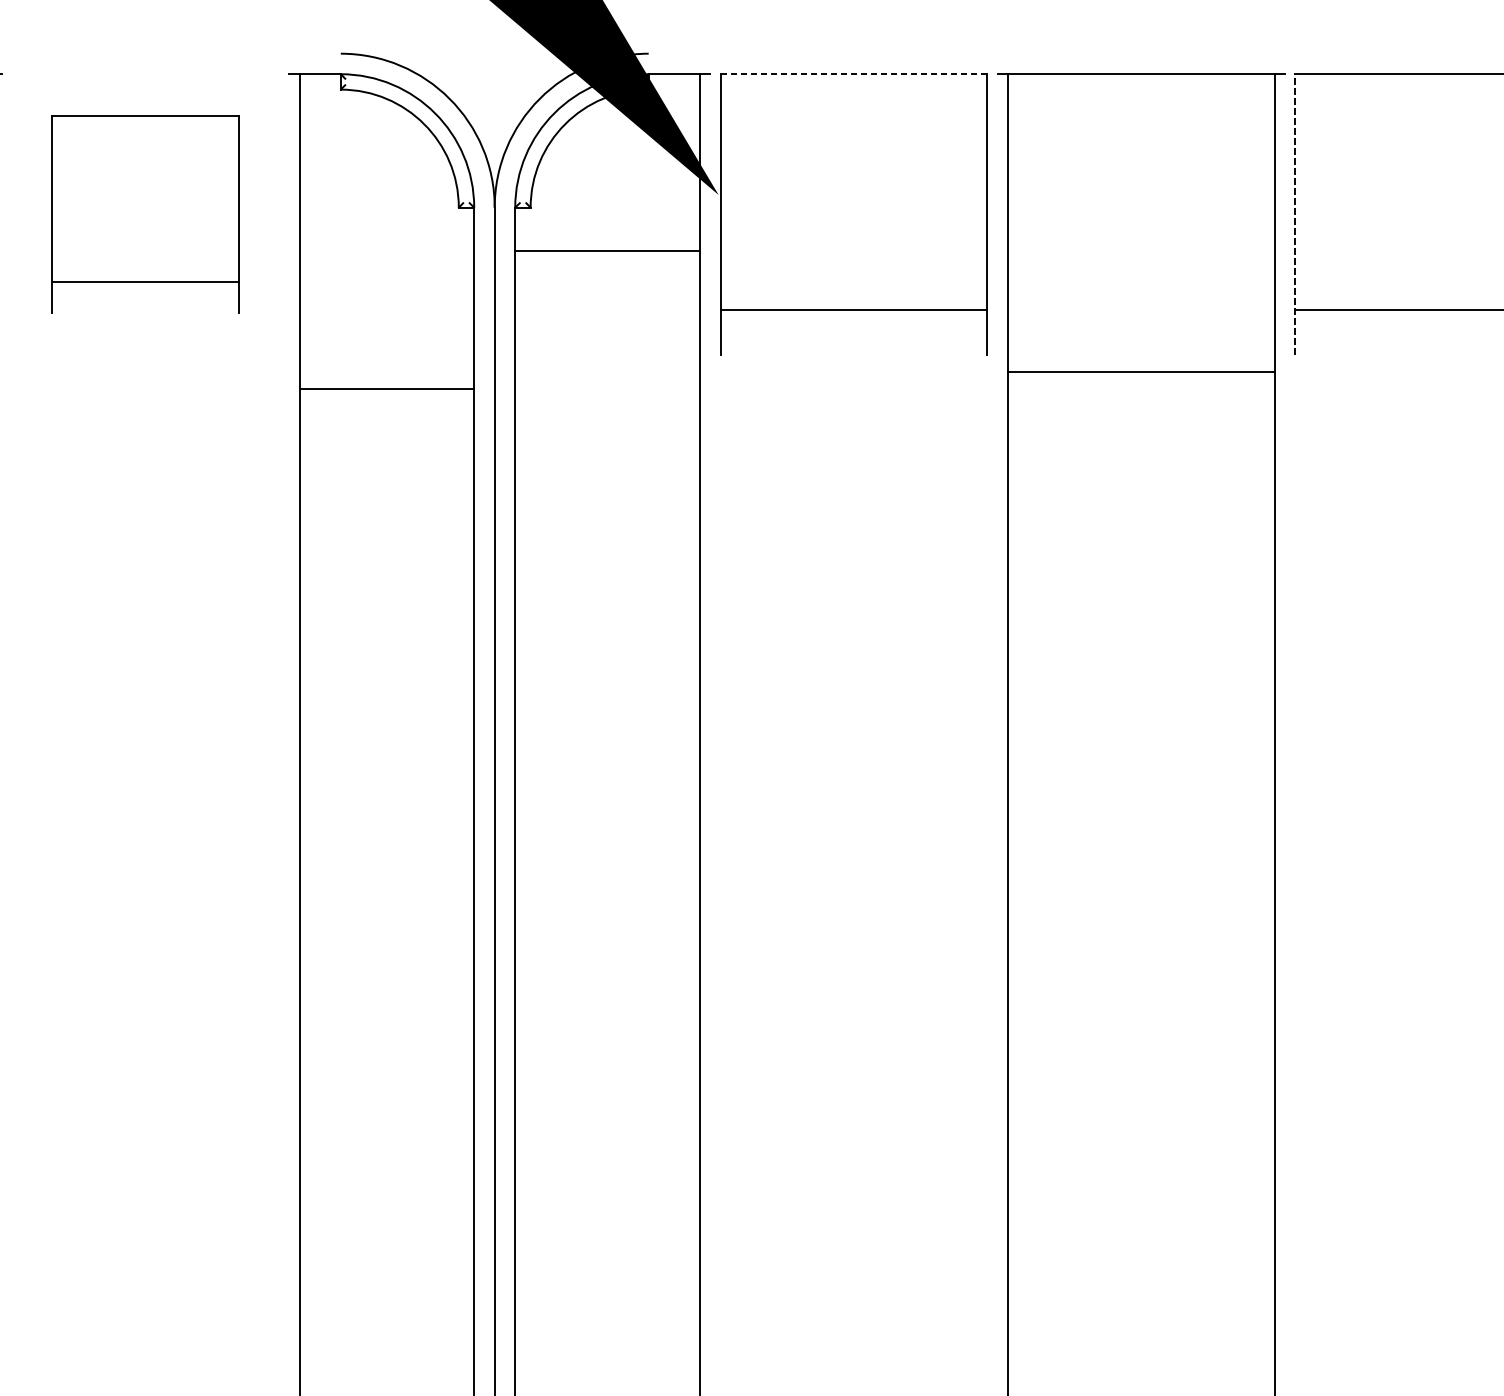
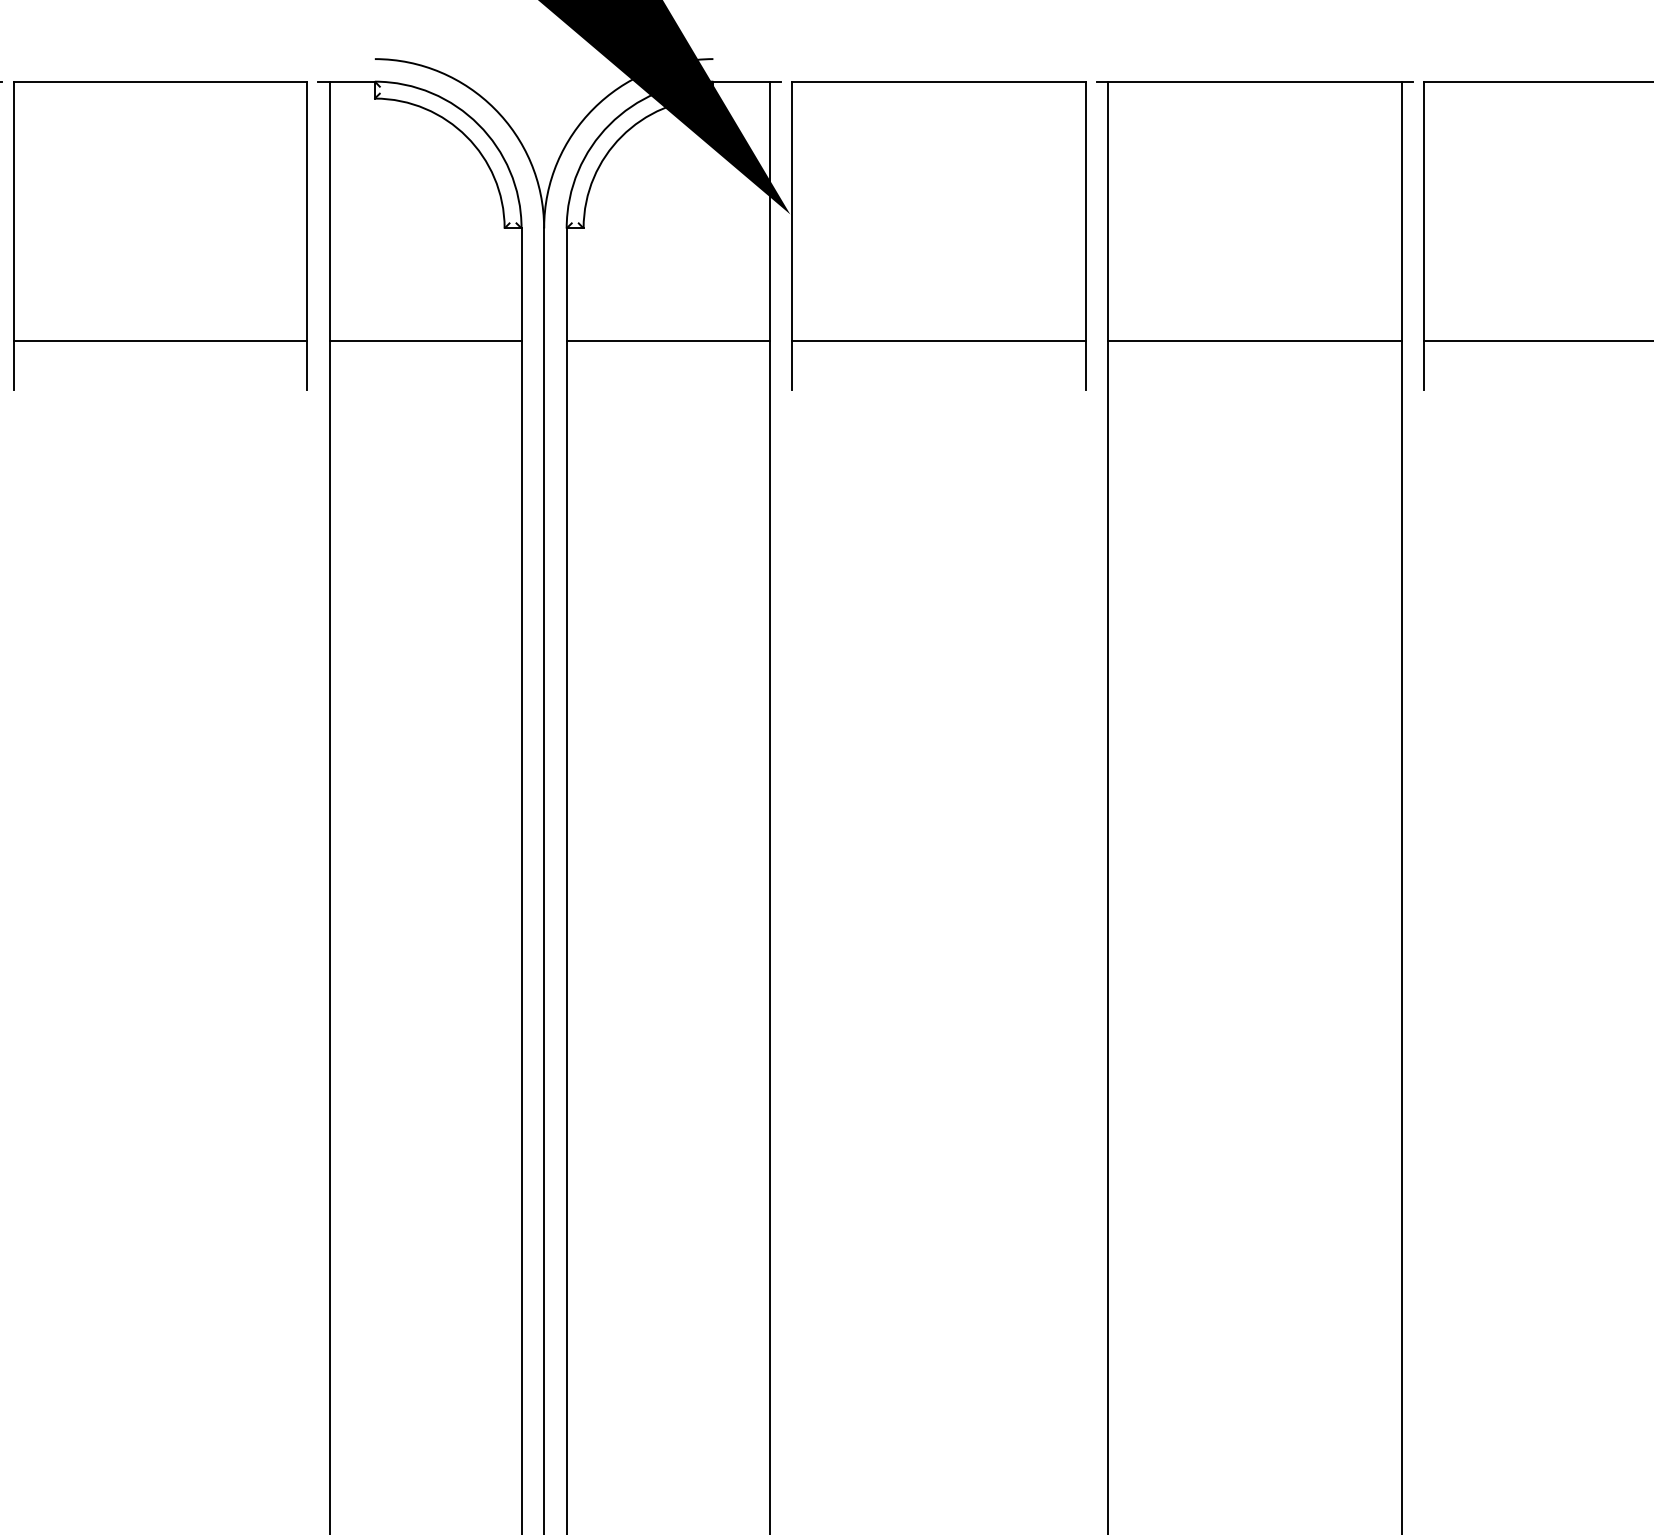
line: (854, 74) -> (939, 81), dashed -> solid
part: (145, 214) -> (160, 235), size x1.43
line: (1295, 214) -> (1424, 235), dashed -> solid
line: (606, 251) -> (667, 341), moved
line: (1140, 372) -> (1254, 341), moved
line: (386, 388) -> (425, 341), moved

